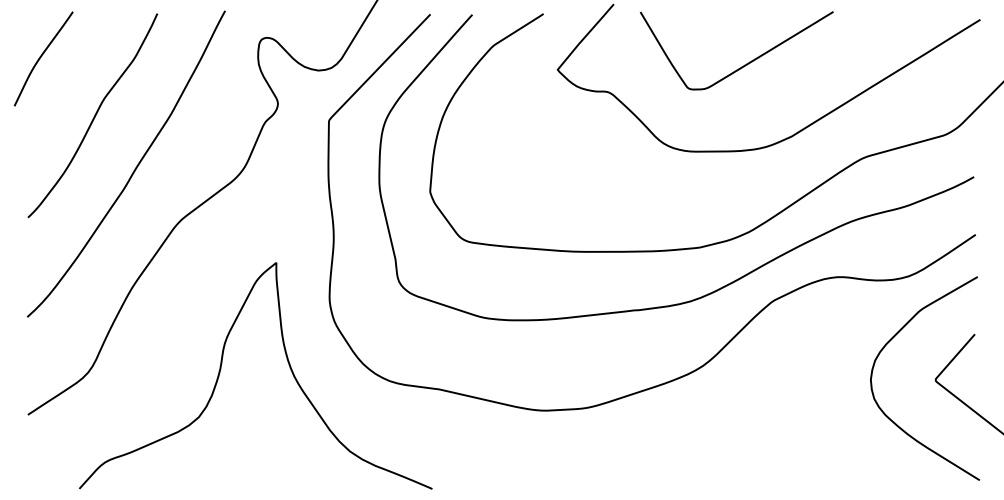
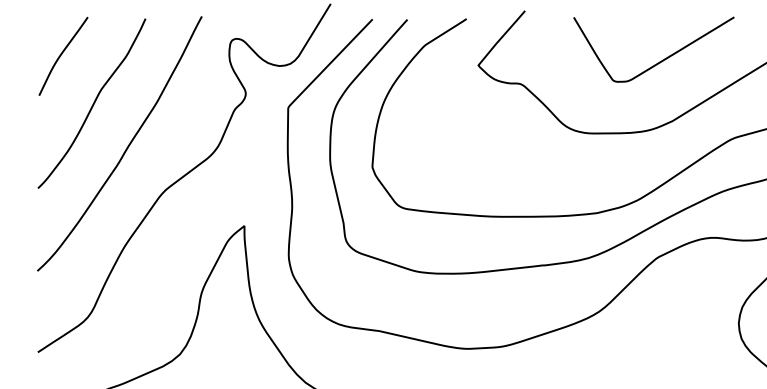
curve: (42, 56) -> (62, 54), moved
curve: (744, 64) -> (660, 61), moved

